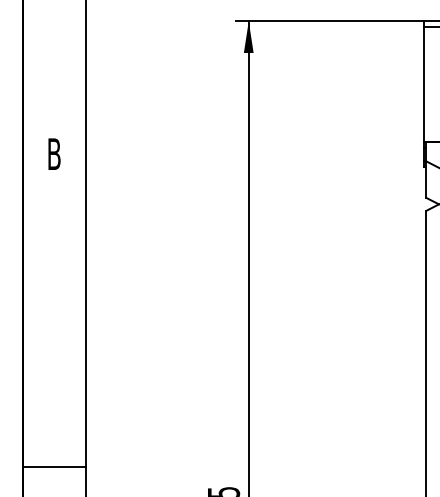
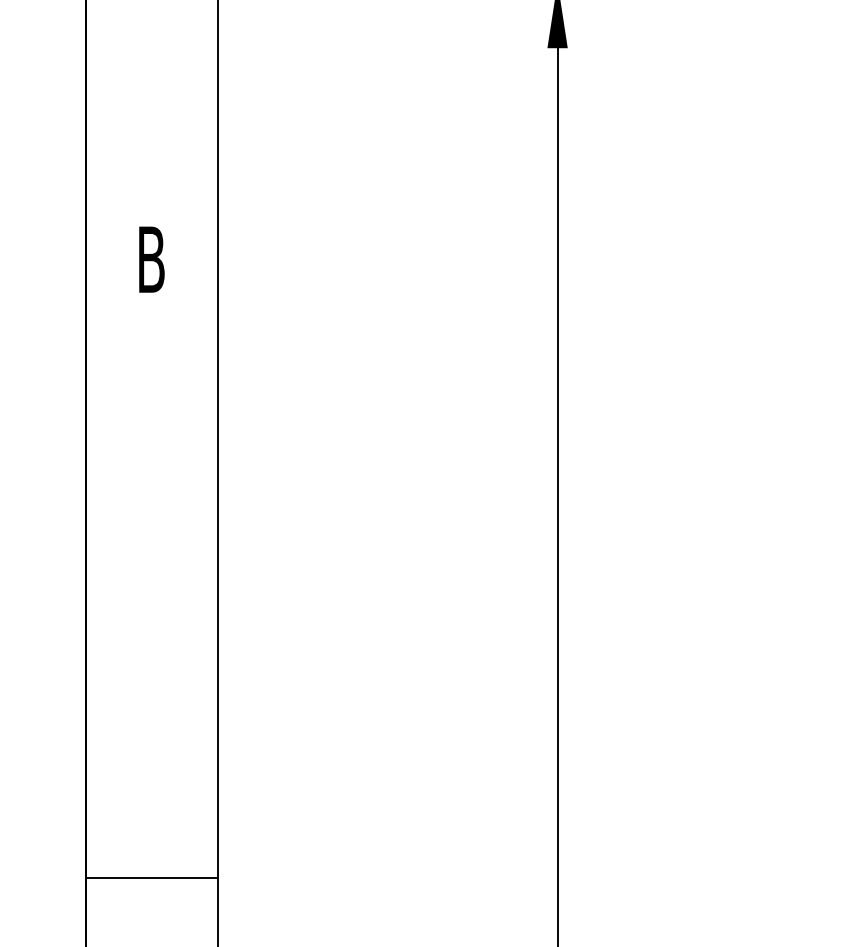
line: (54, 467) -> (151, 878), moved

